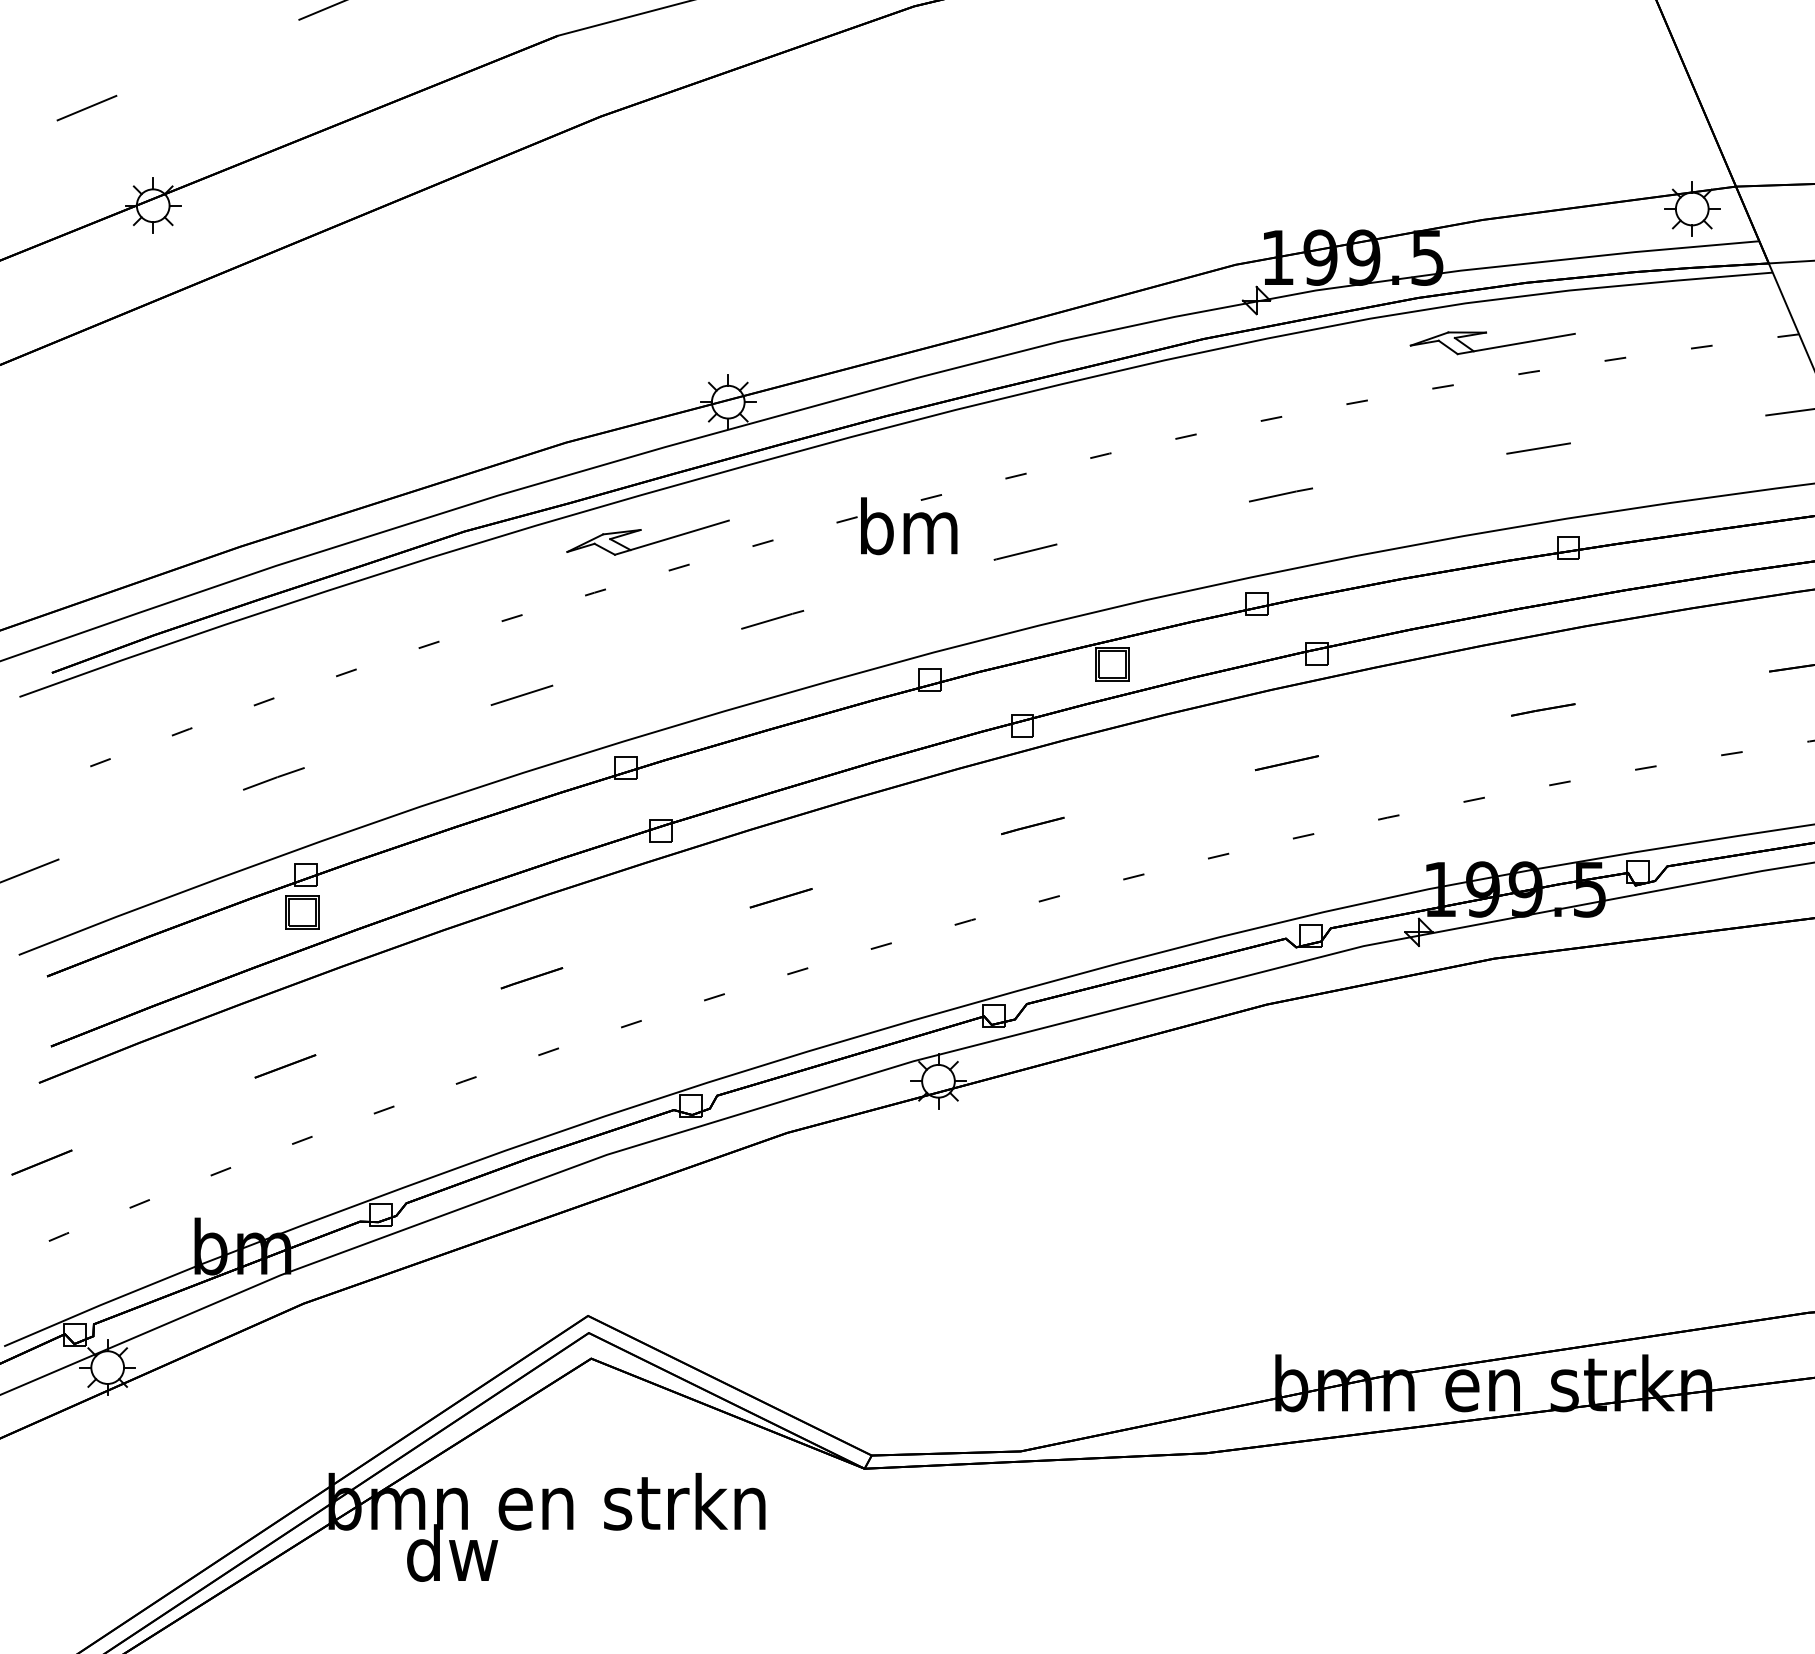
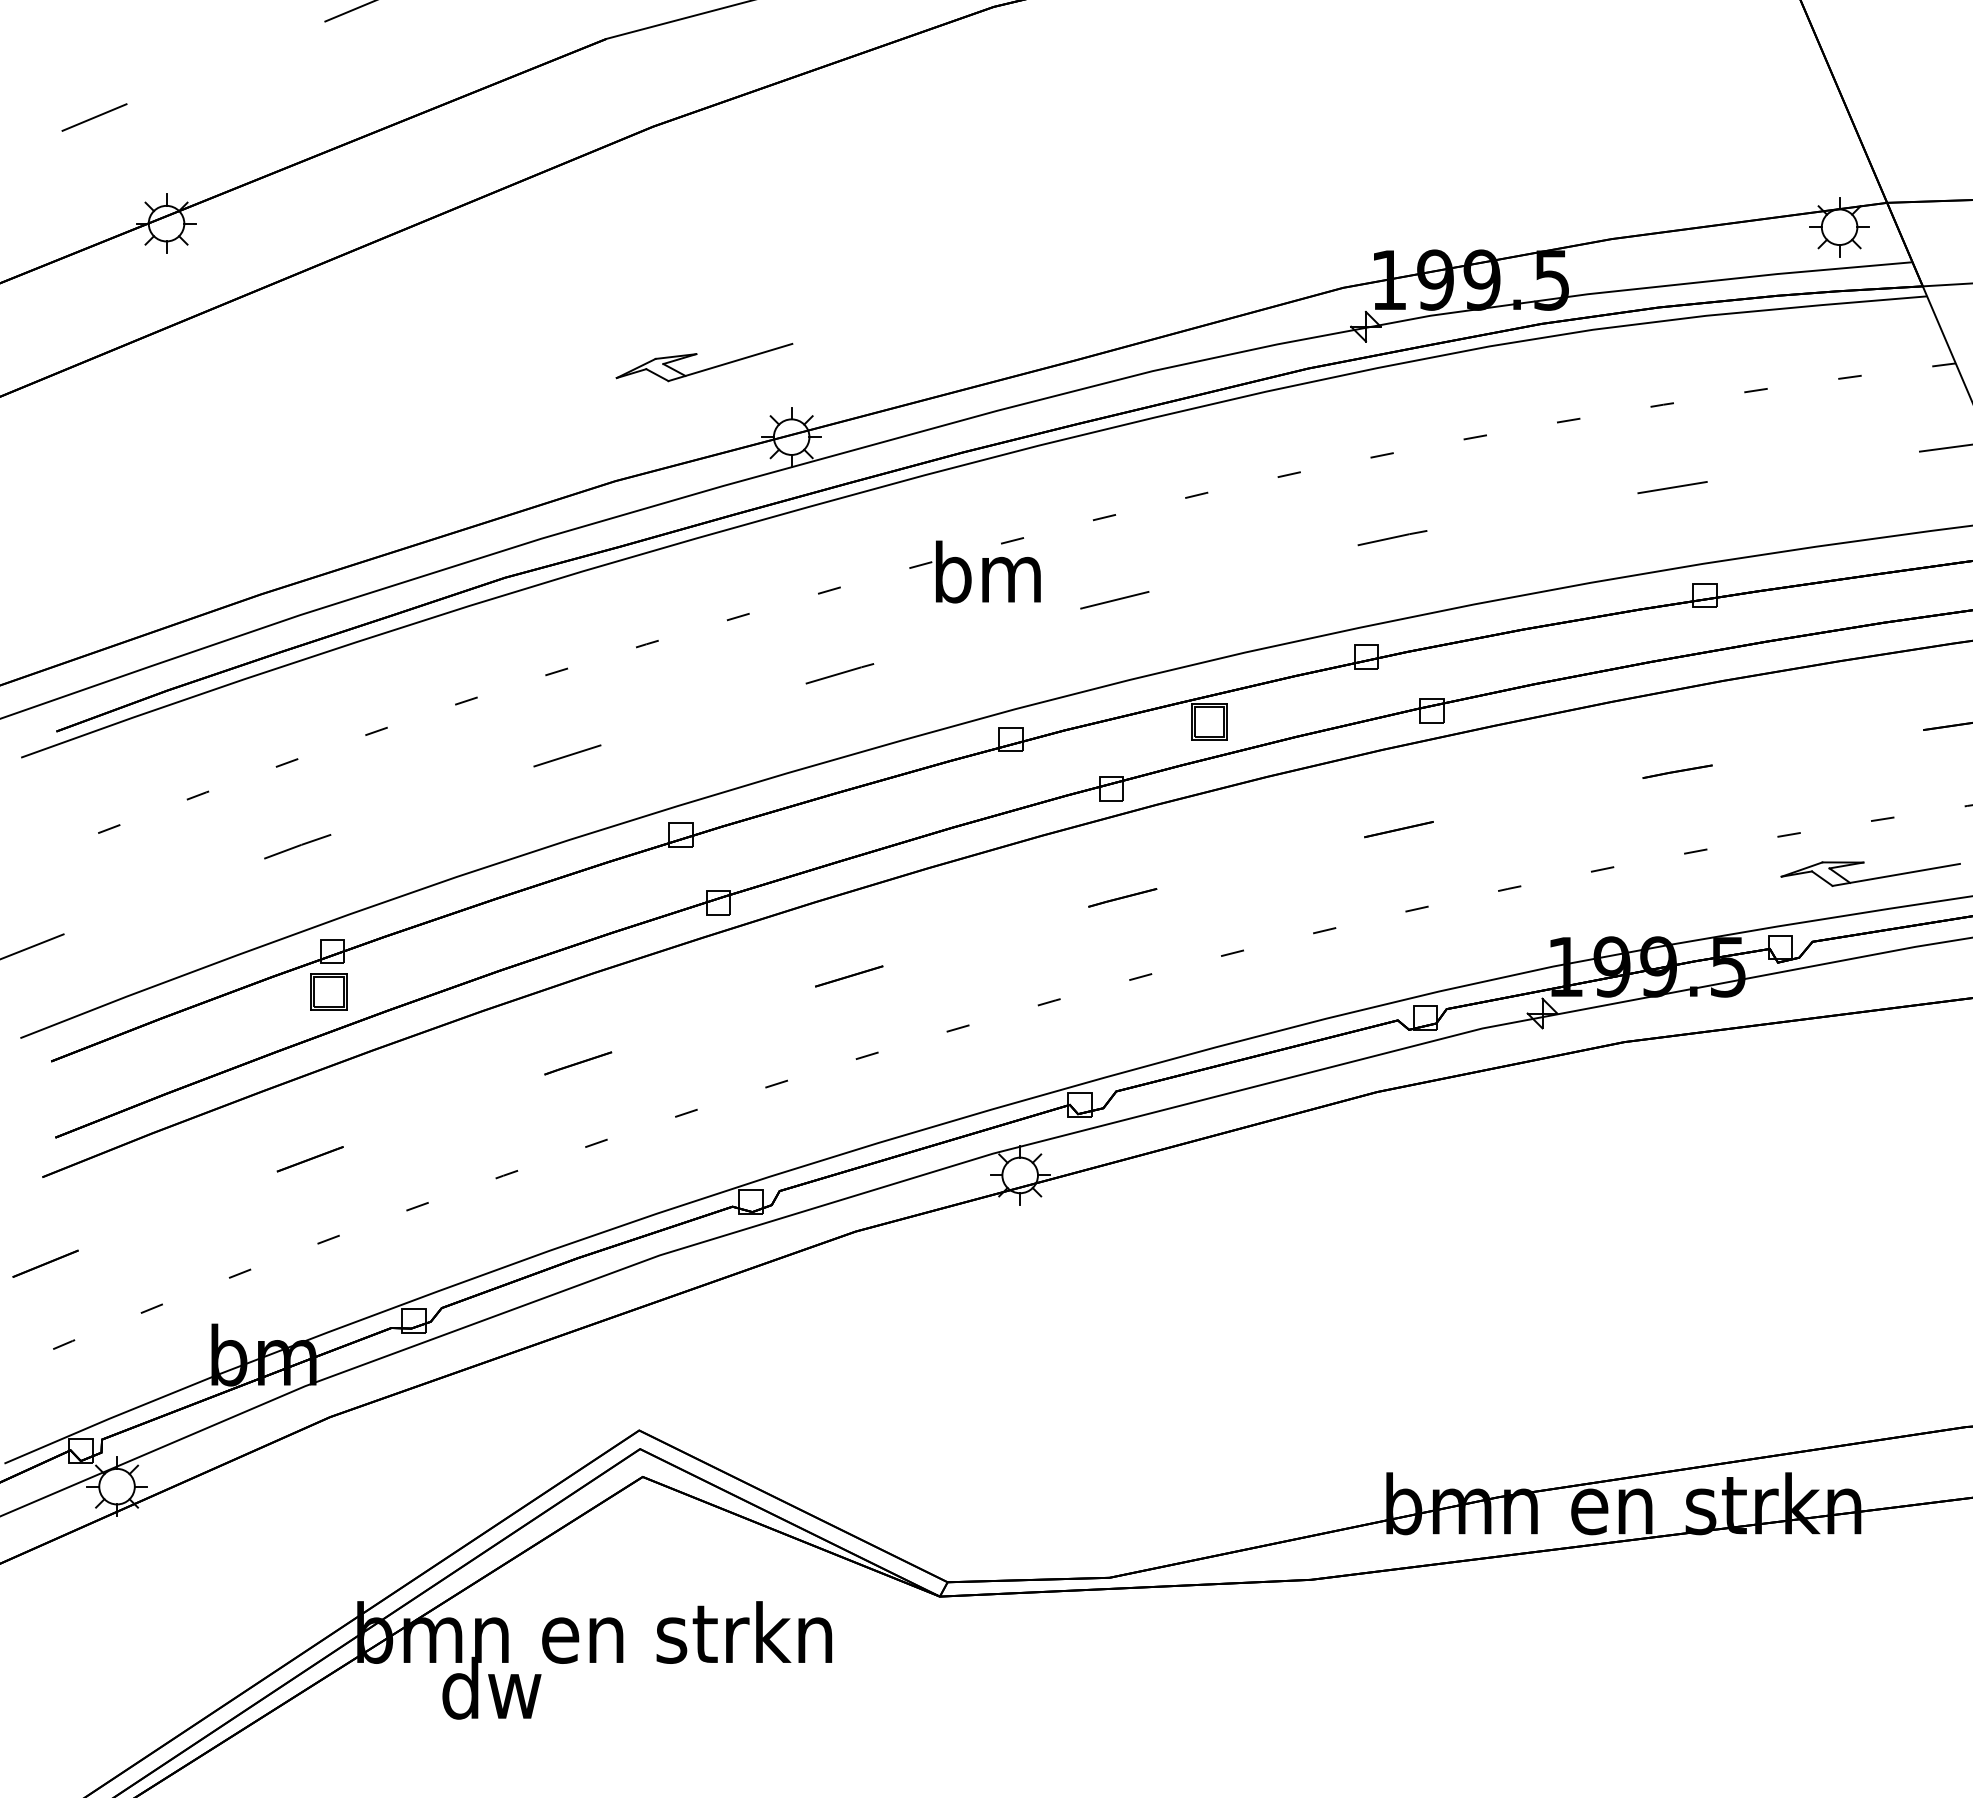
part: (1492, 342) -> (1870, 873), moved
part: (649, 543) -> (706, 368), moved

